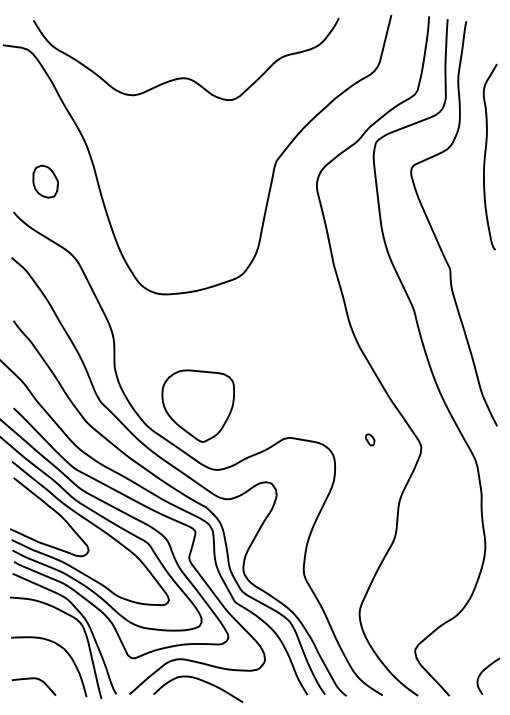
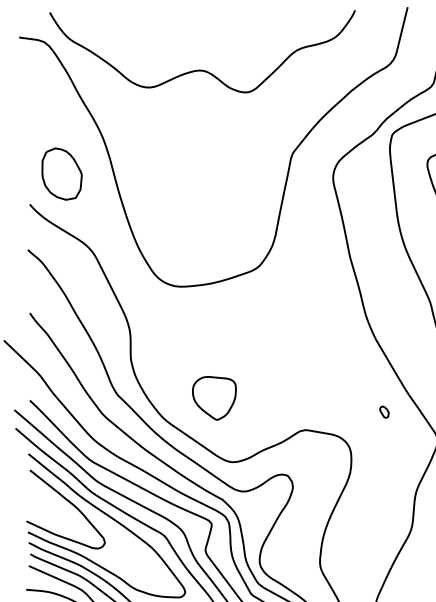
part: (45, 181) -> (61, 173), size x1.6
part: (197, 405) -> (213, 397), size x0.6
part: (369, 439) -> (383, 411), moved

